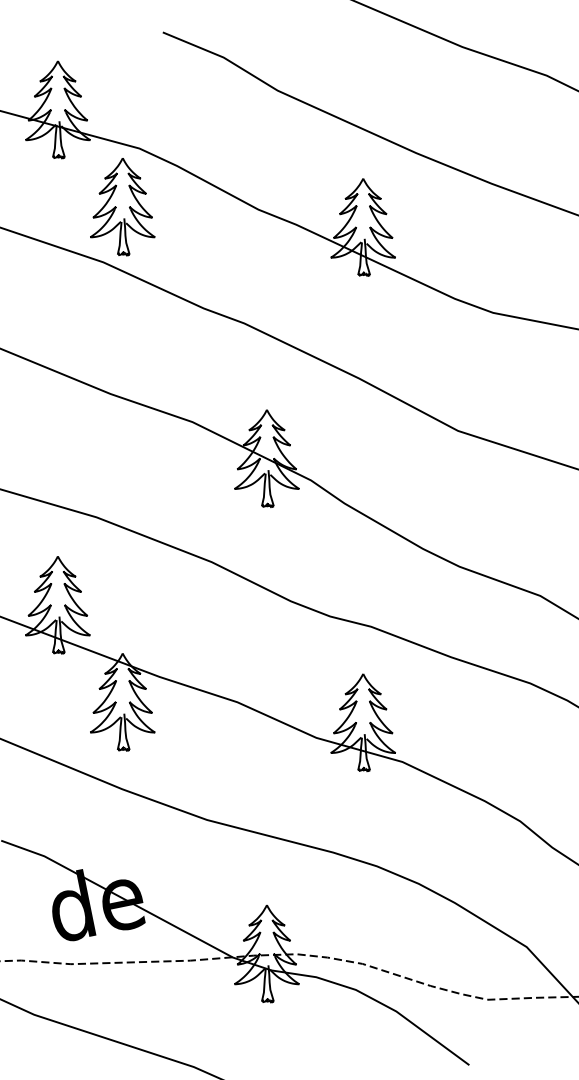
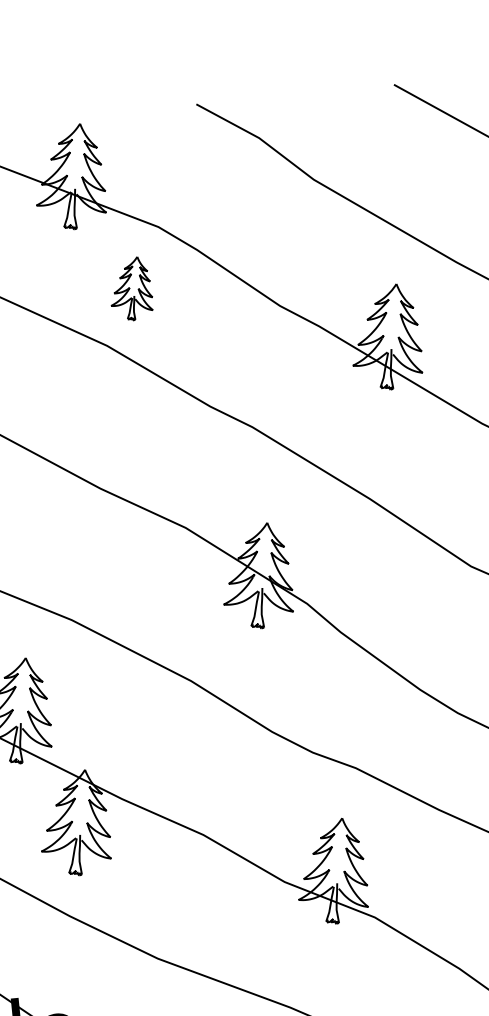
part: (122, 207) -> (133, 288), size x0.6

